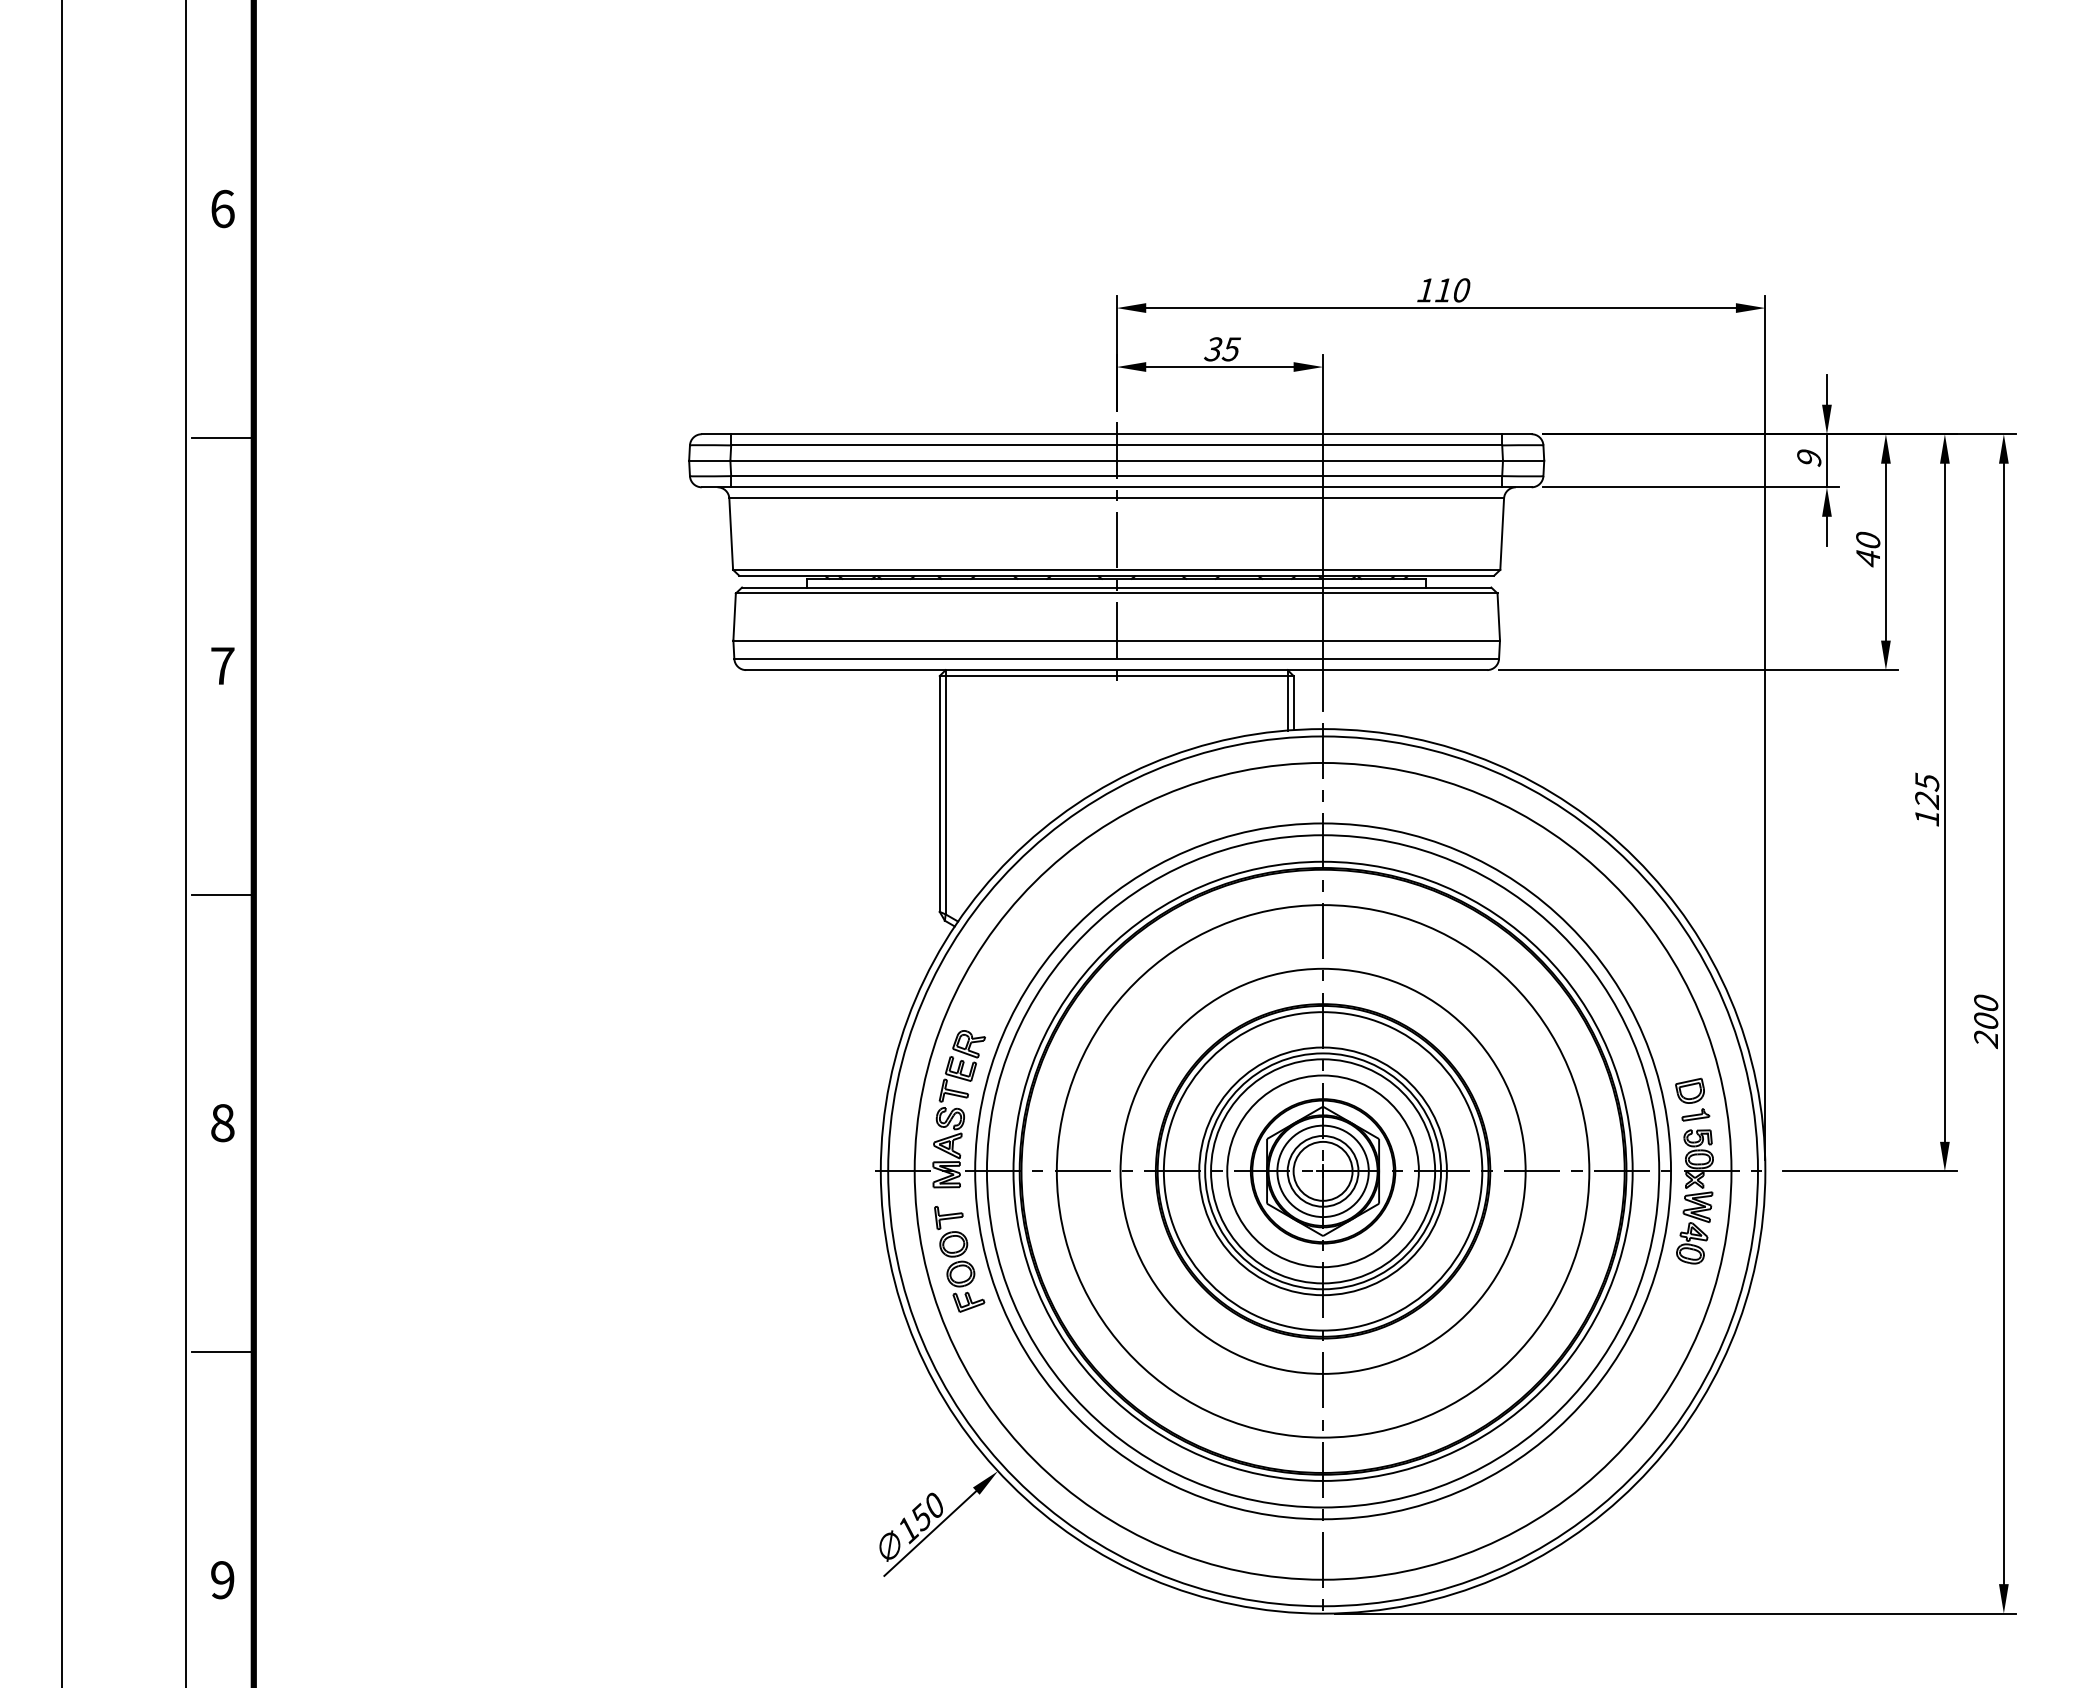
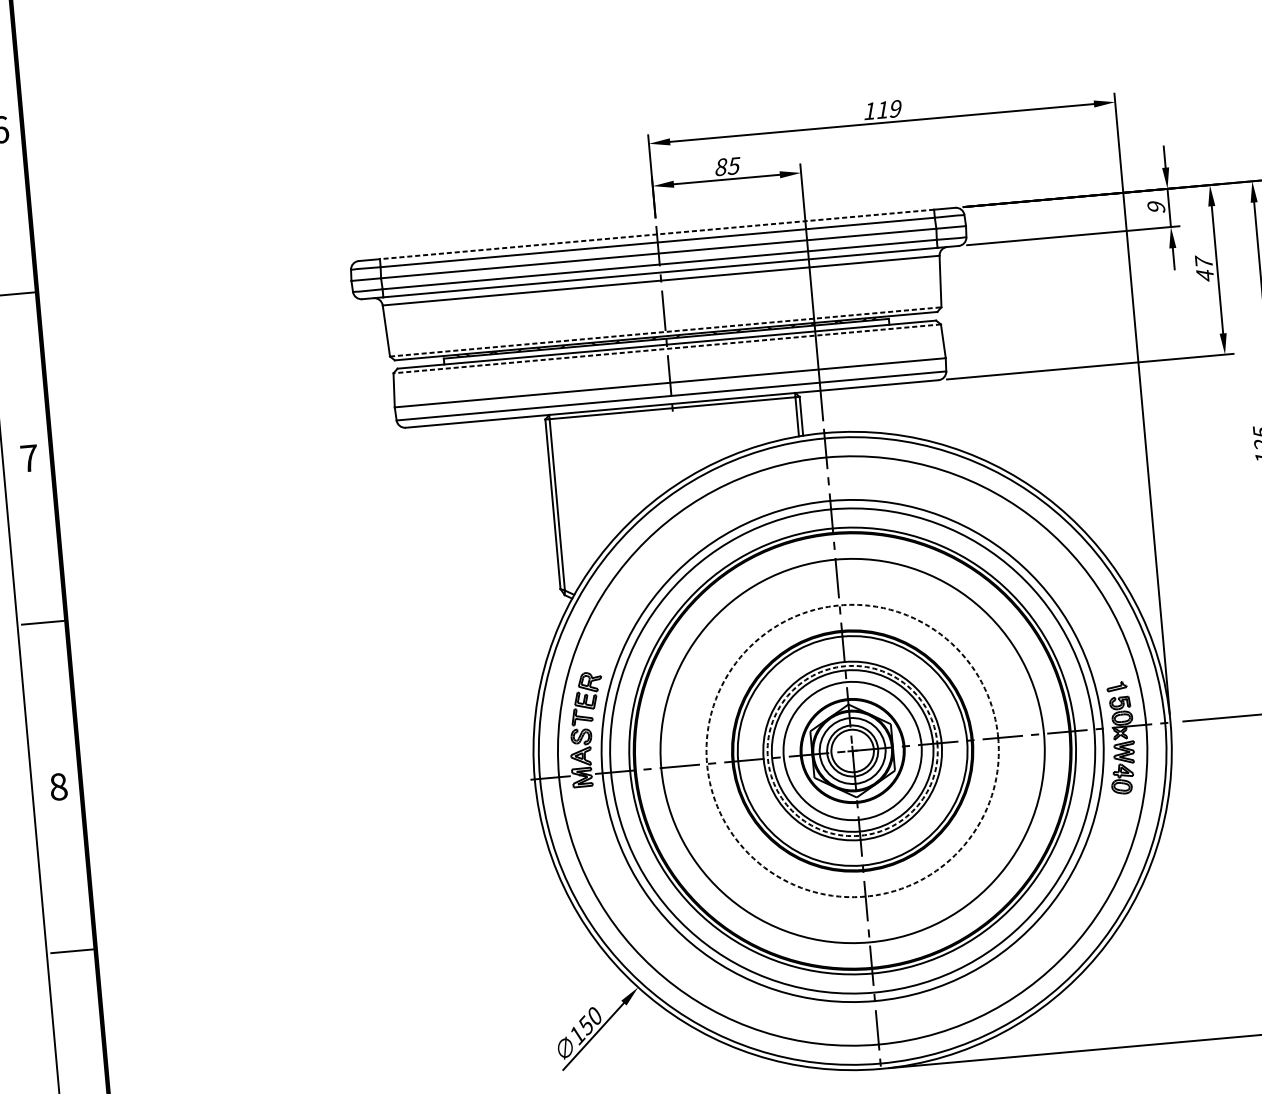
text: (1461, 290) -> (895, 109), 110 -> 119
text: (1213, 349) -> (721, 167), 35 -> 85
line: (1116, 434) -> (656, 234), solid -> dashed
text: (1868, 538) -> (1204, 261), 40 -> 47
line: (1116, 569) -> (665, 331), solid -> dashed
line: (1116, 593) -> (667, 348), solid -> dashed
part: (1689, 1090) -> (1110, 669), removed
circle: (1322, 1170) -> (852, 750), solid -> dashed
circle: (1323, 1171) -> (852, 751), solid -> dashed
part: (959, 1259) -> (596, 837), removed

